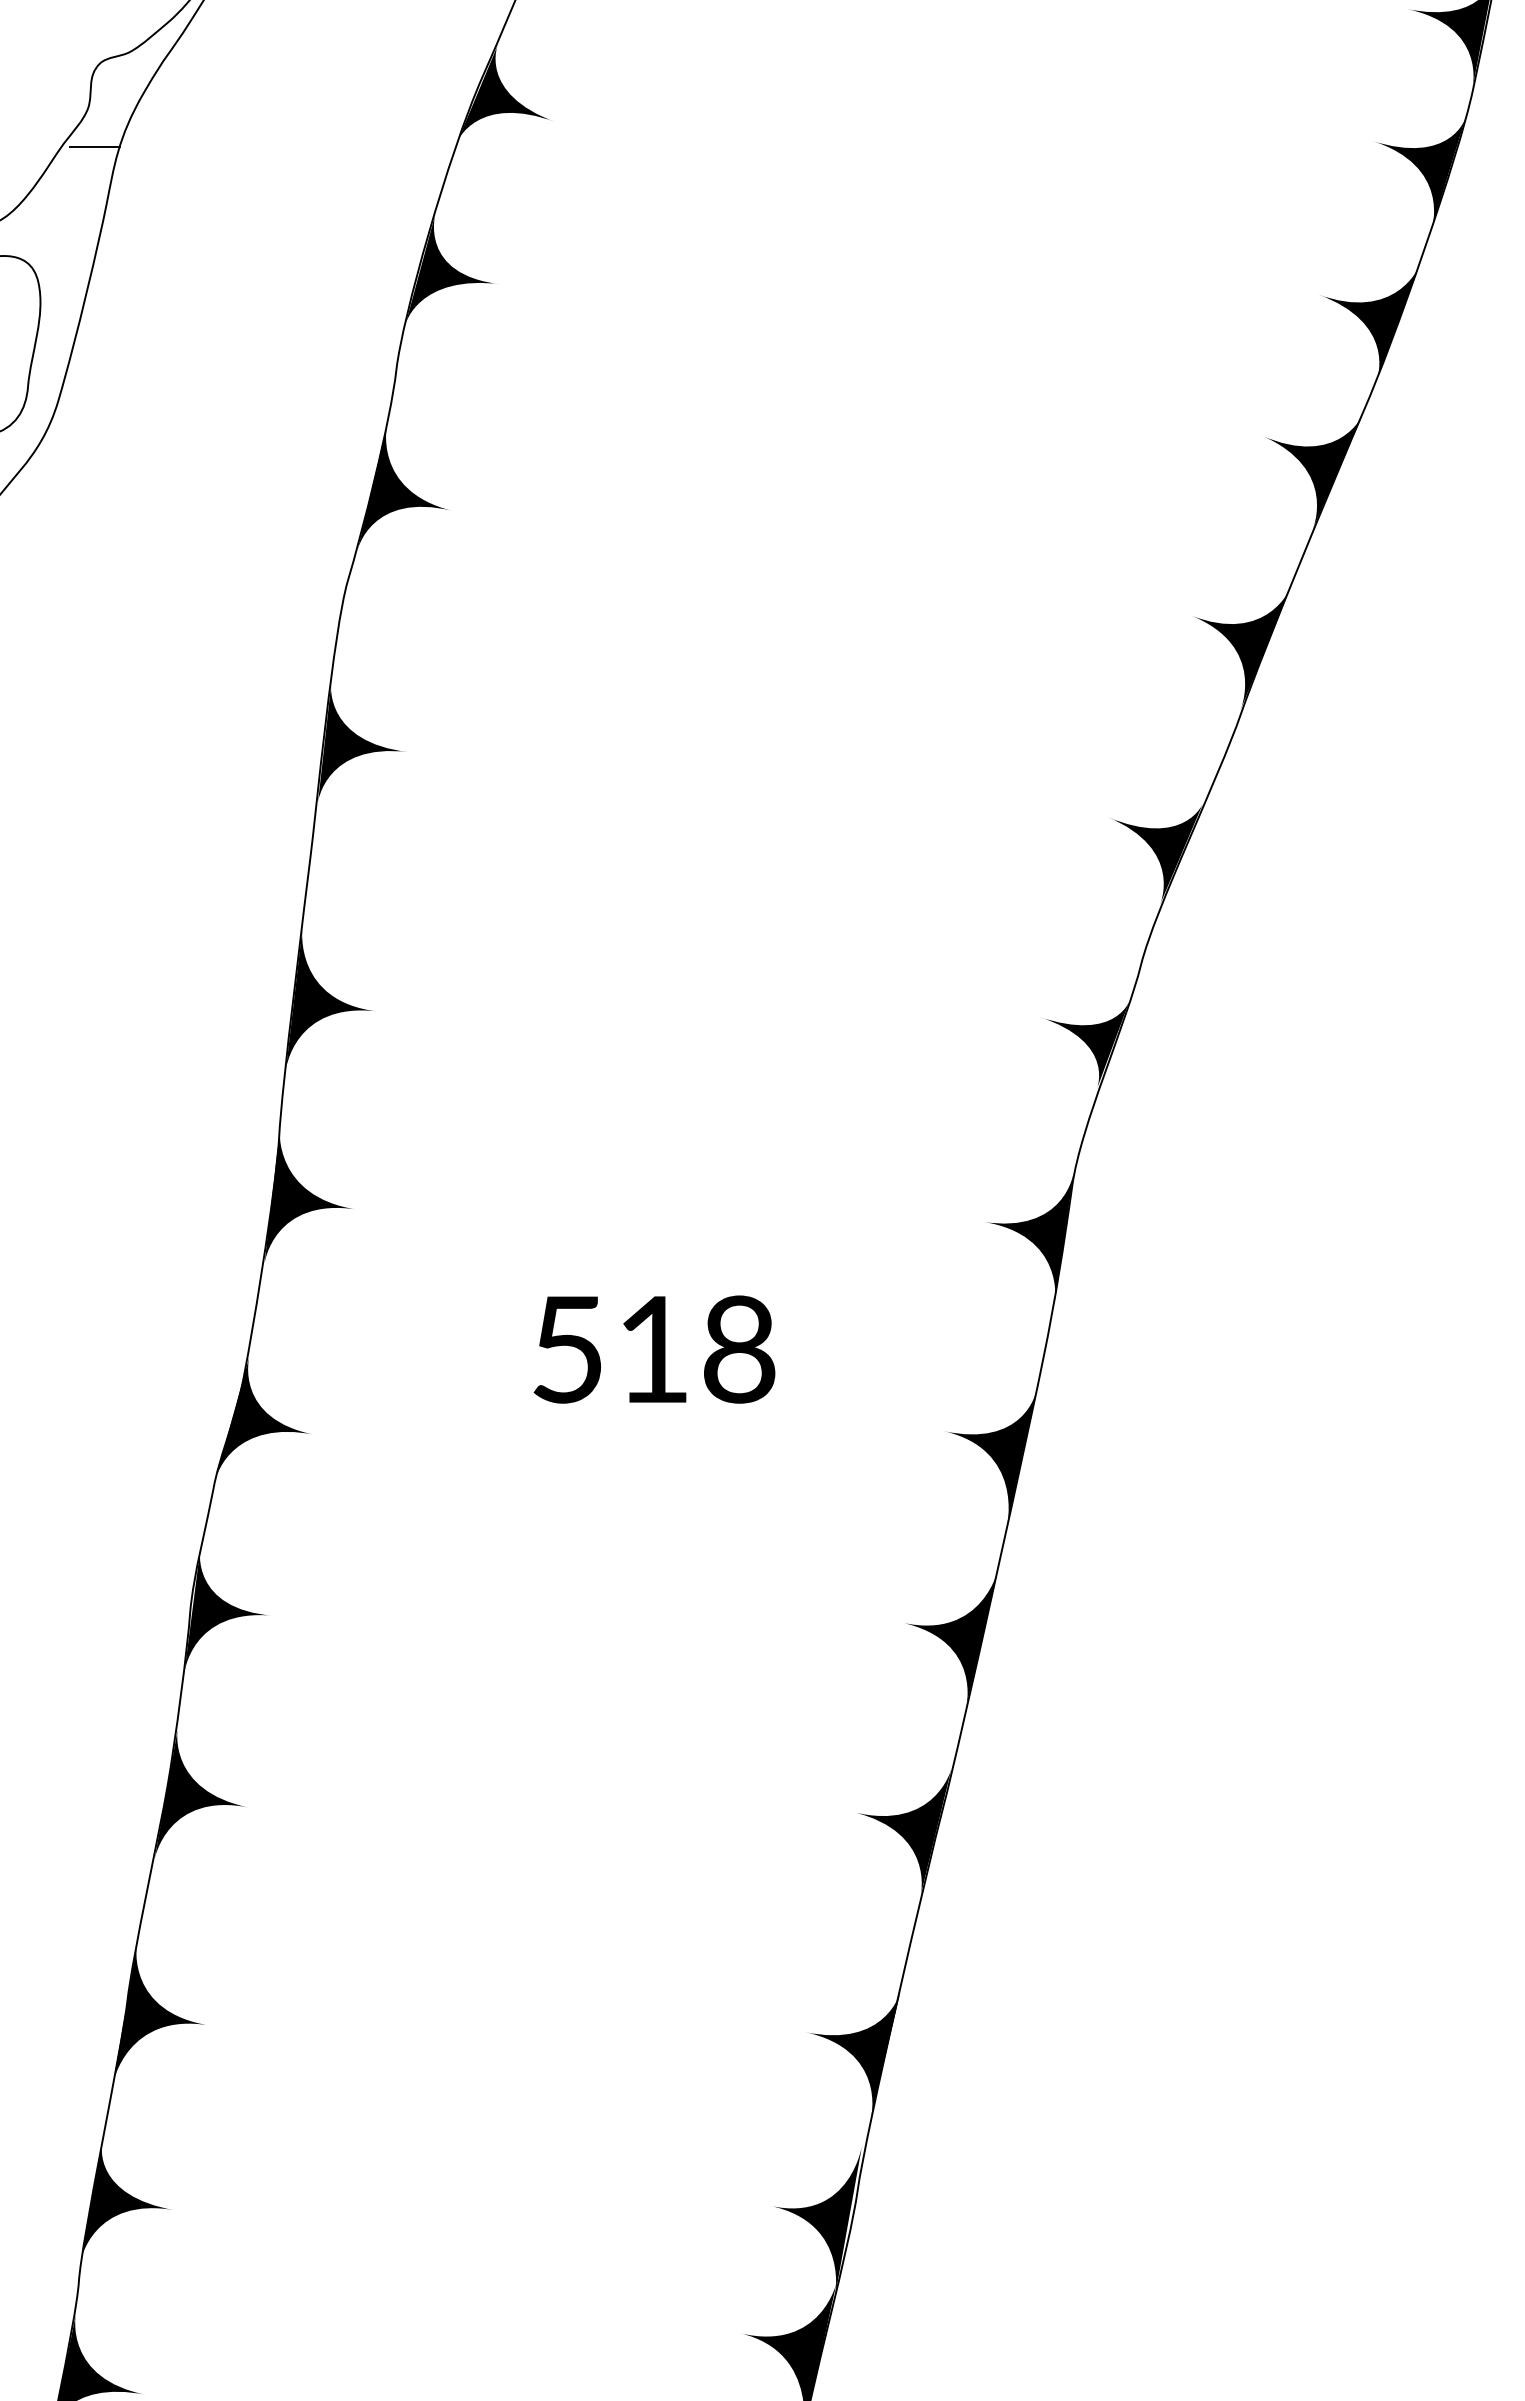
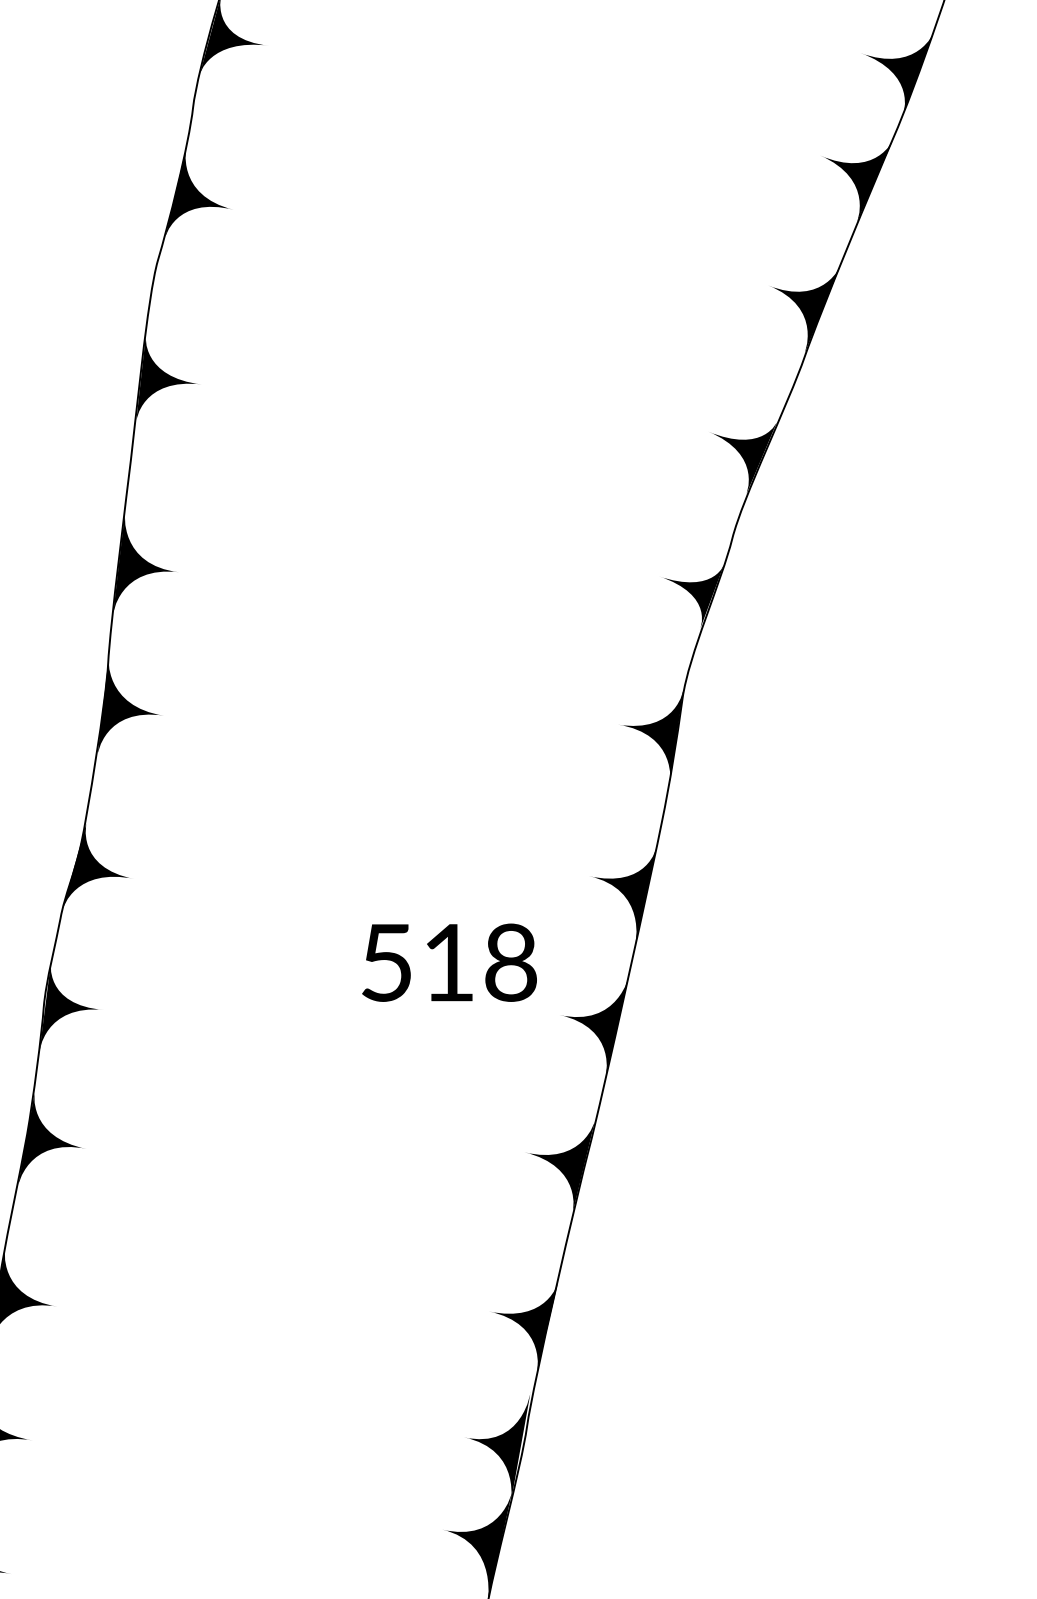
text: (654, 1349) -> (449, 962), moved

